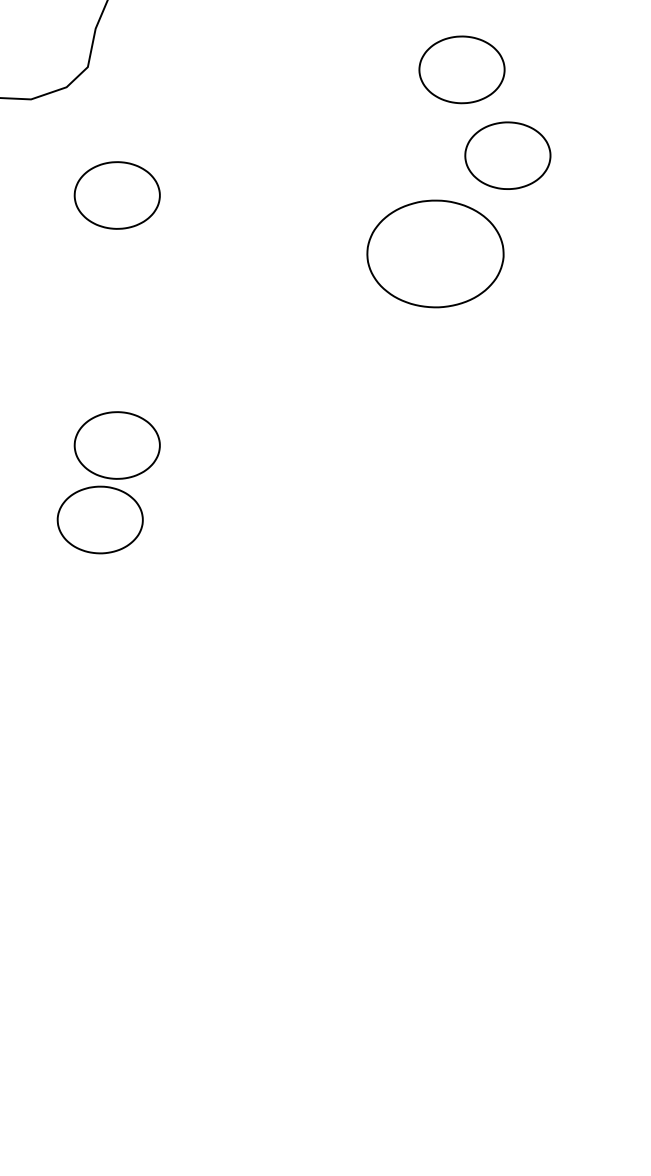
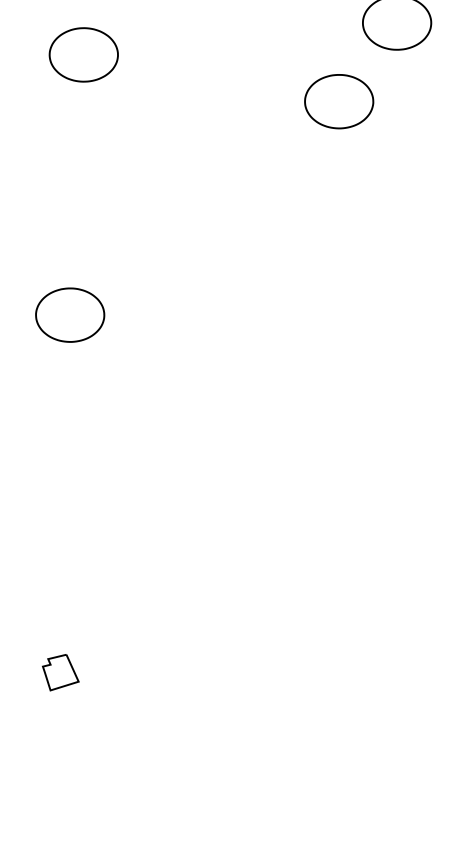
part: (435, 253) -> (339, 101), size x0.62
part: (116, 445) -> (83, 255), removed
part: (88, 965) -> (60, 672), added

